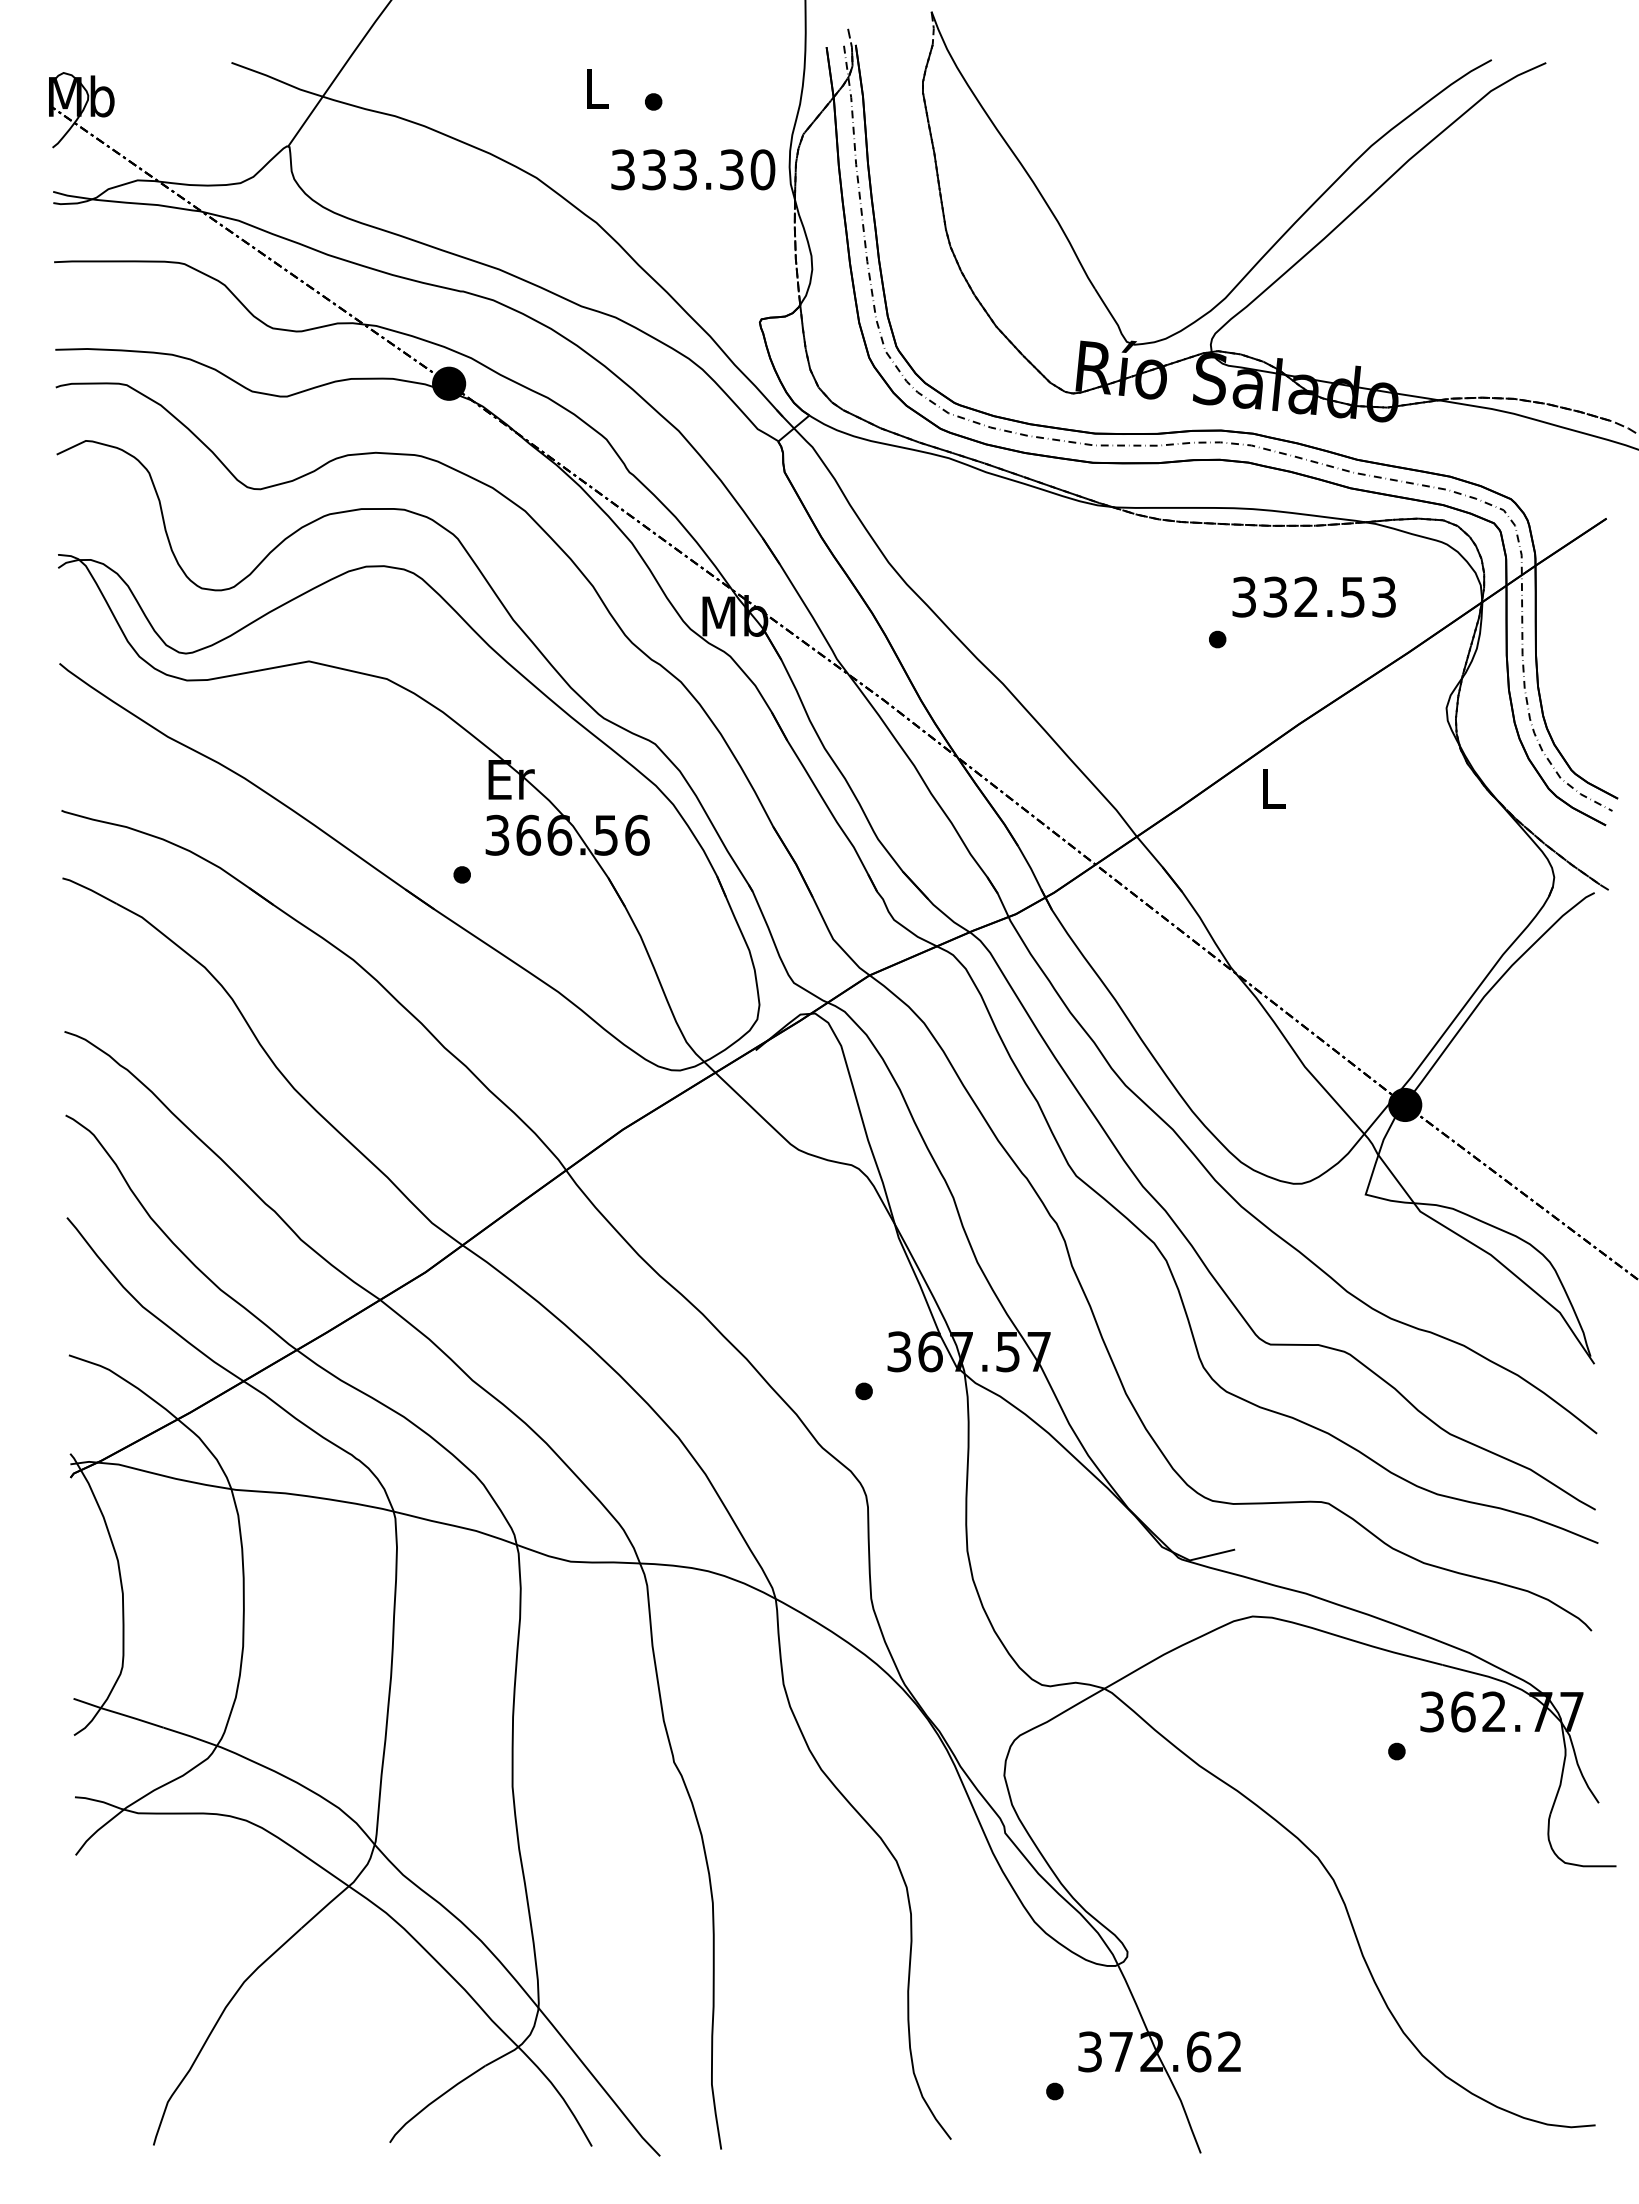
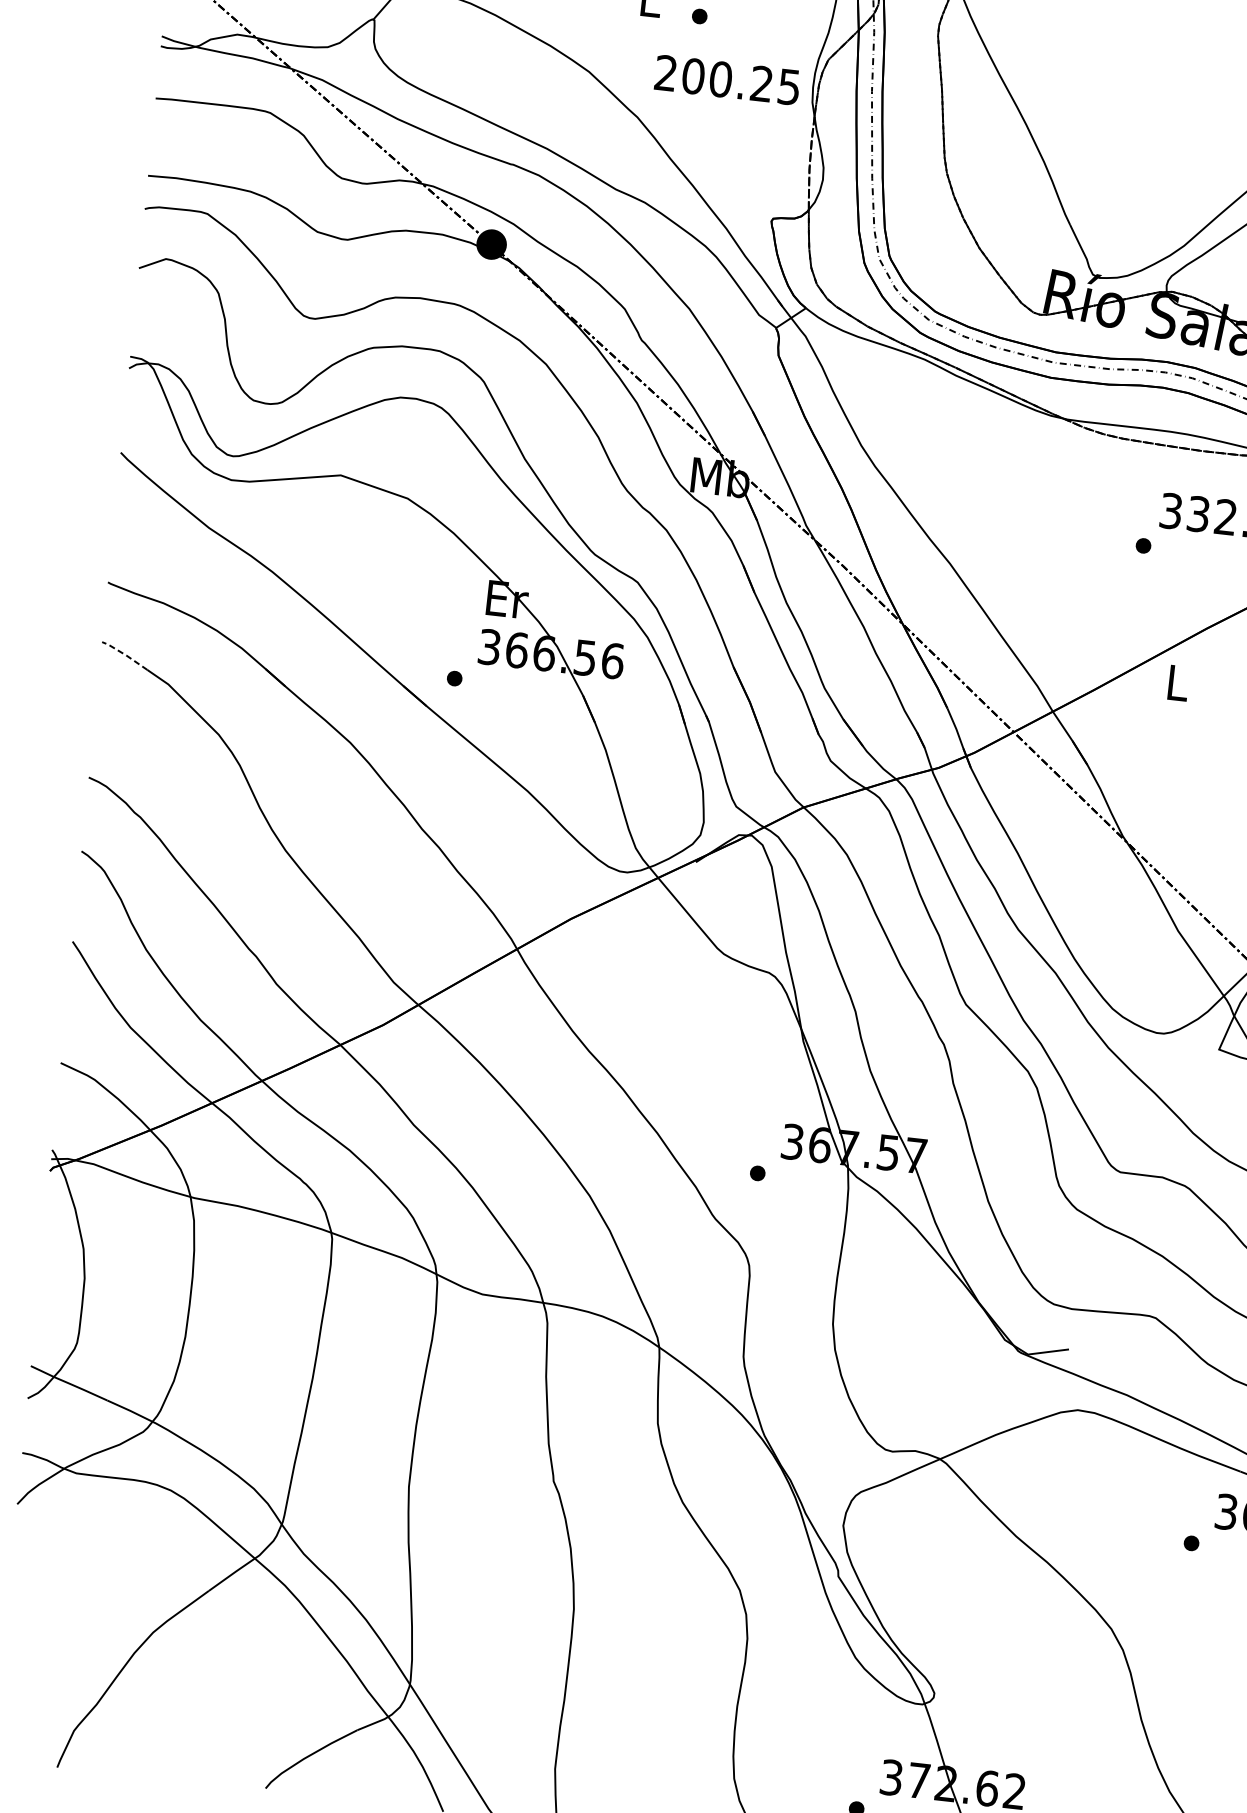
text: (693, 169) -> (728, 79), 333.30 -> 200.25
line: (89, 889) -> (124, 654), solid -> dashed

